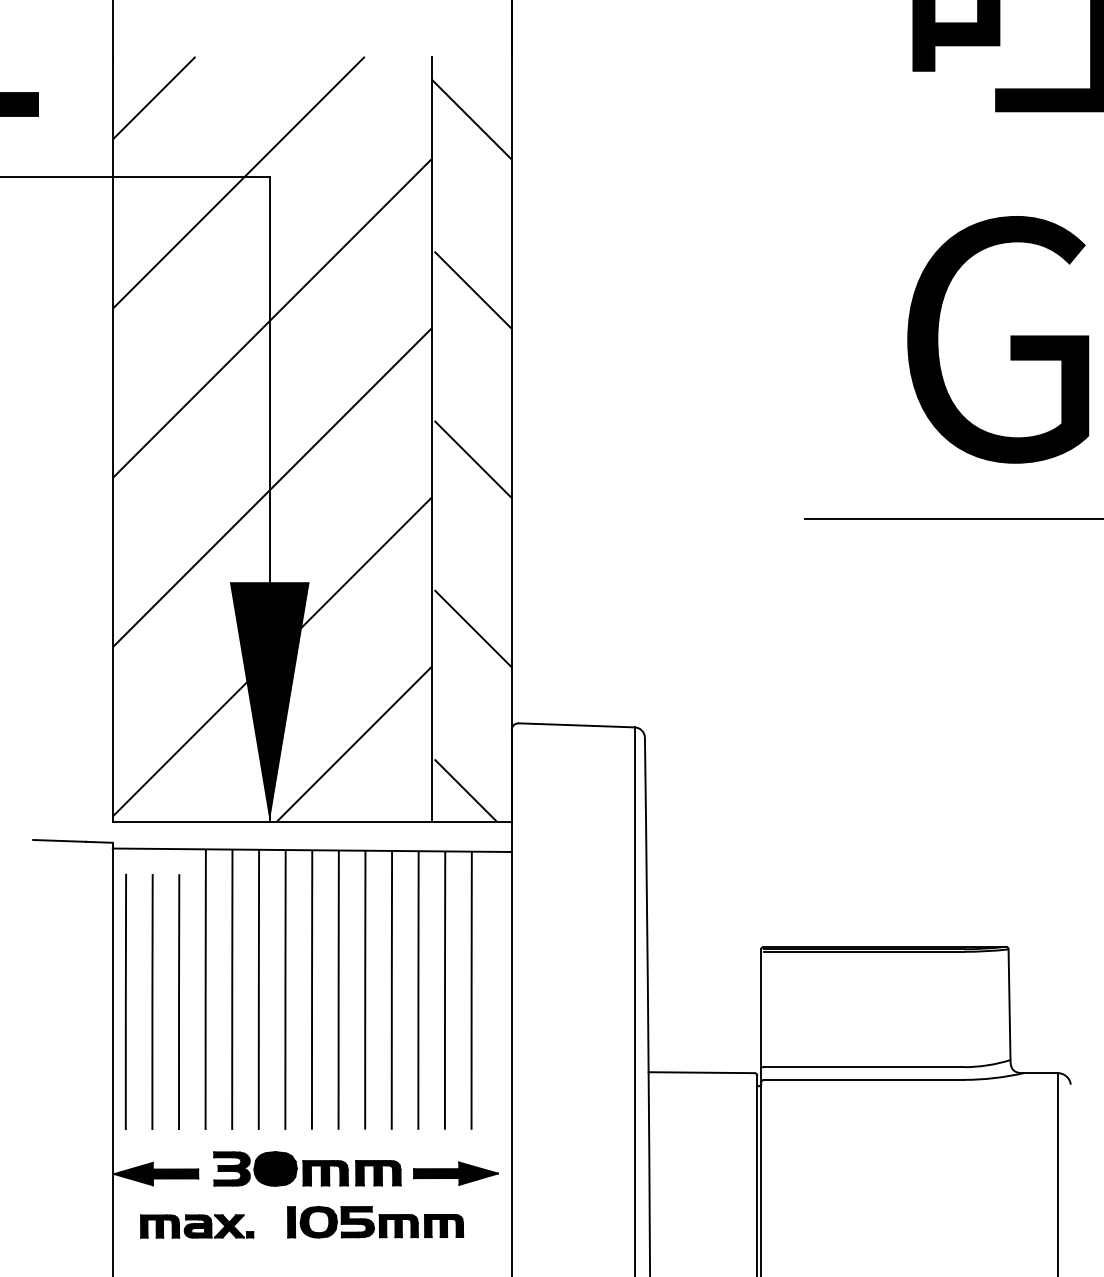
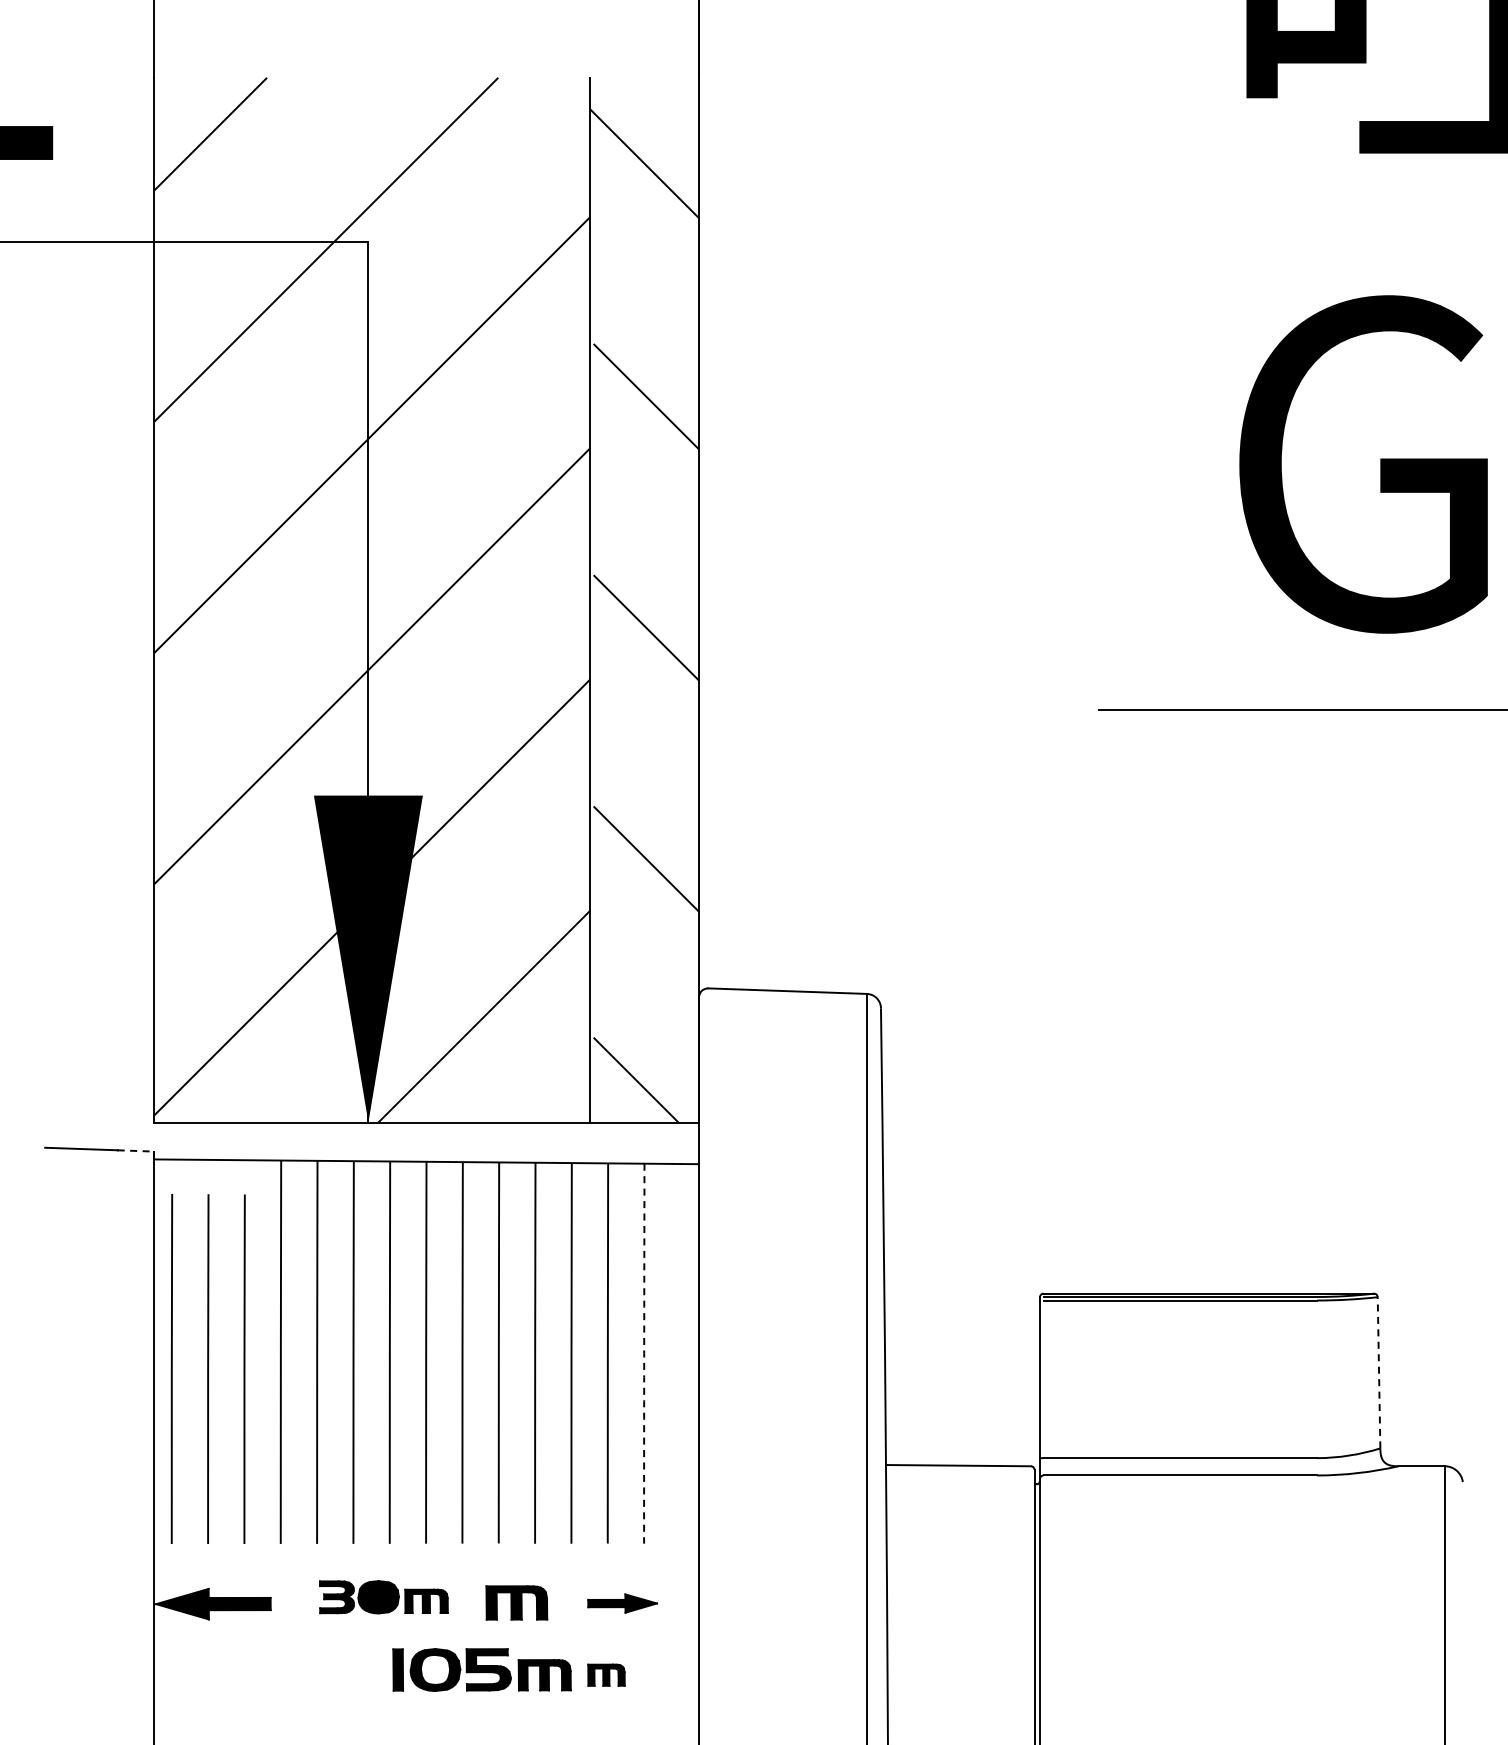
line: (99, 841) -> (136, 1150), solid -> dashed
arc: (471, 990) -> (644, 1353), solid -> dashed
line: (1009, 1004) -> (1379, 1372), solid -> dashed
part: (280, 1169) -> (383, 1597), size x0.7
part: (455, 1173) -> (622, 1603), size x0.6
part: (196, 1226) -> (268, 1675), removed
part: (444, 1226) -> (606, 1675), size x0.7

